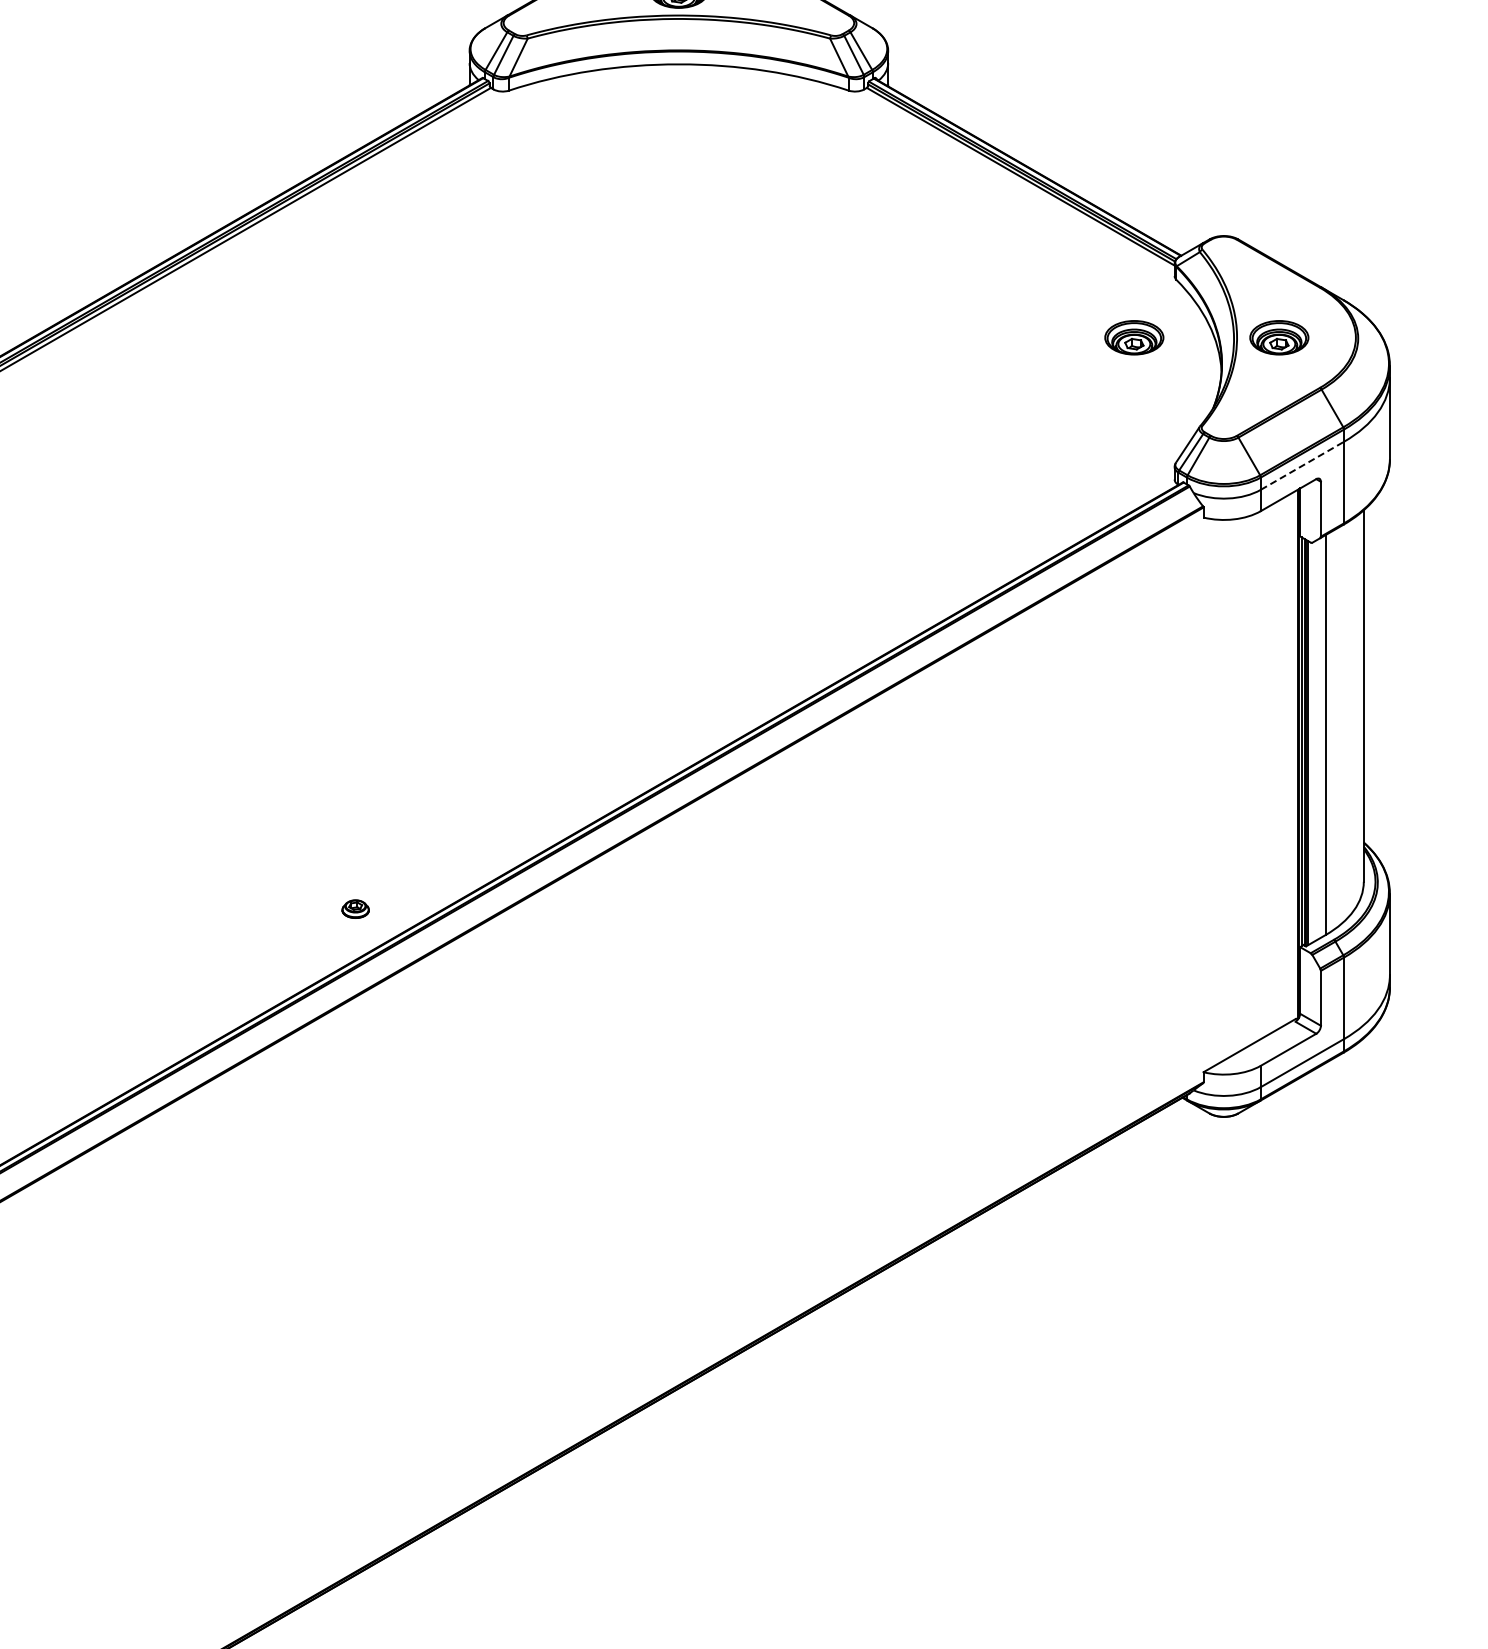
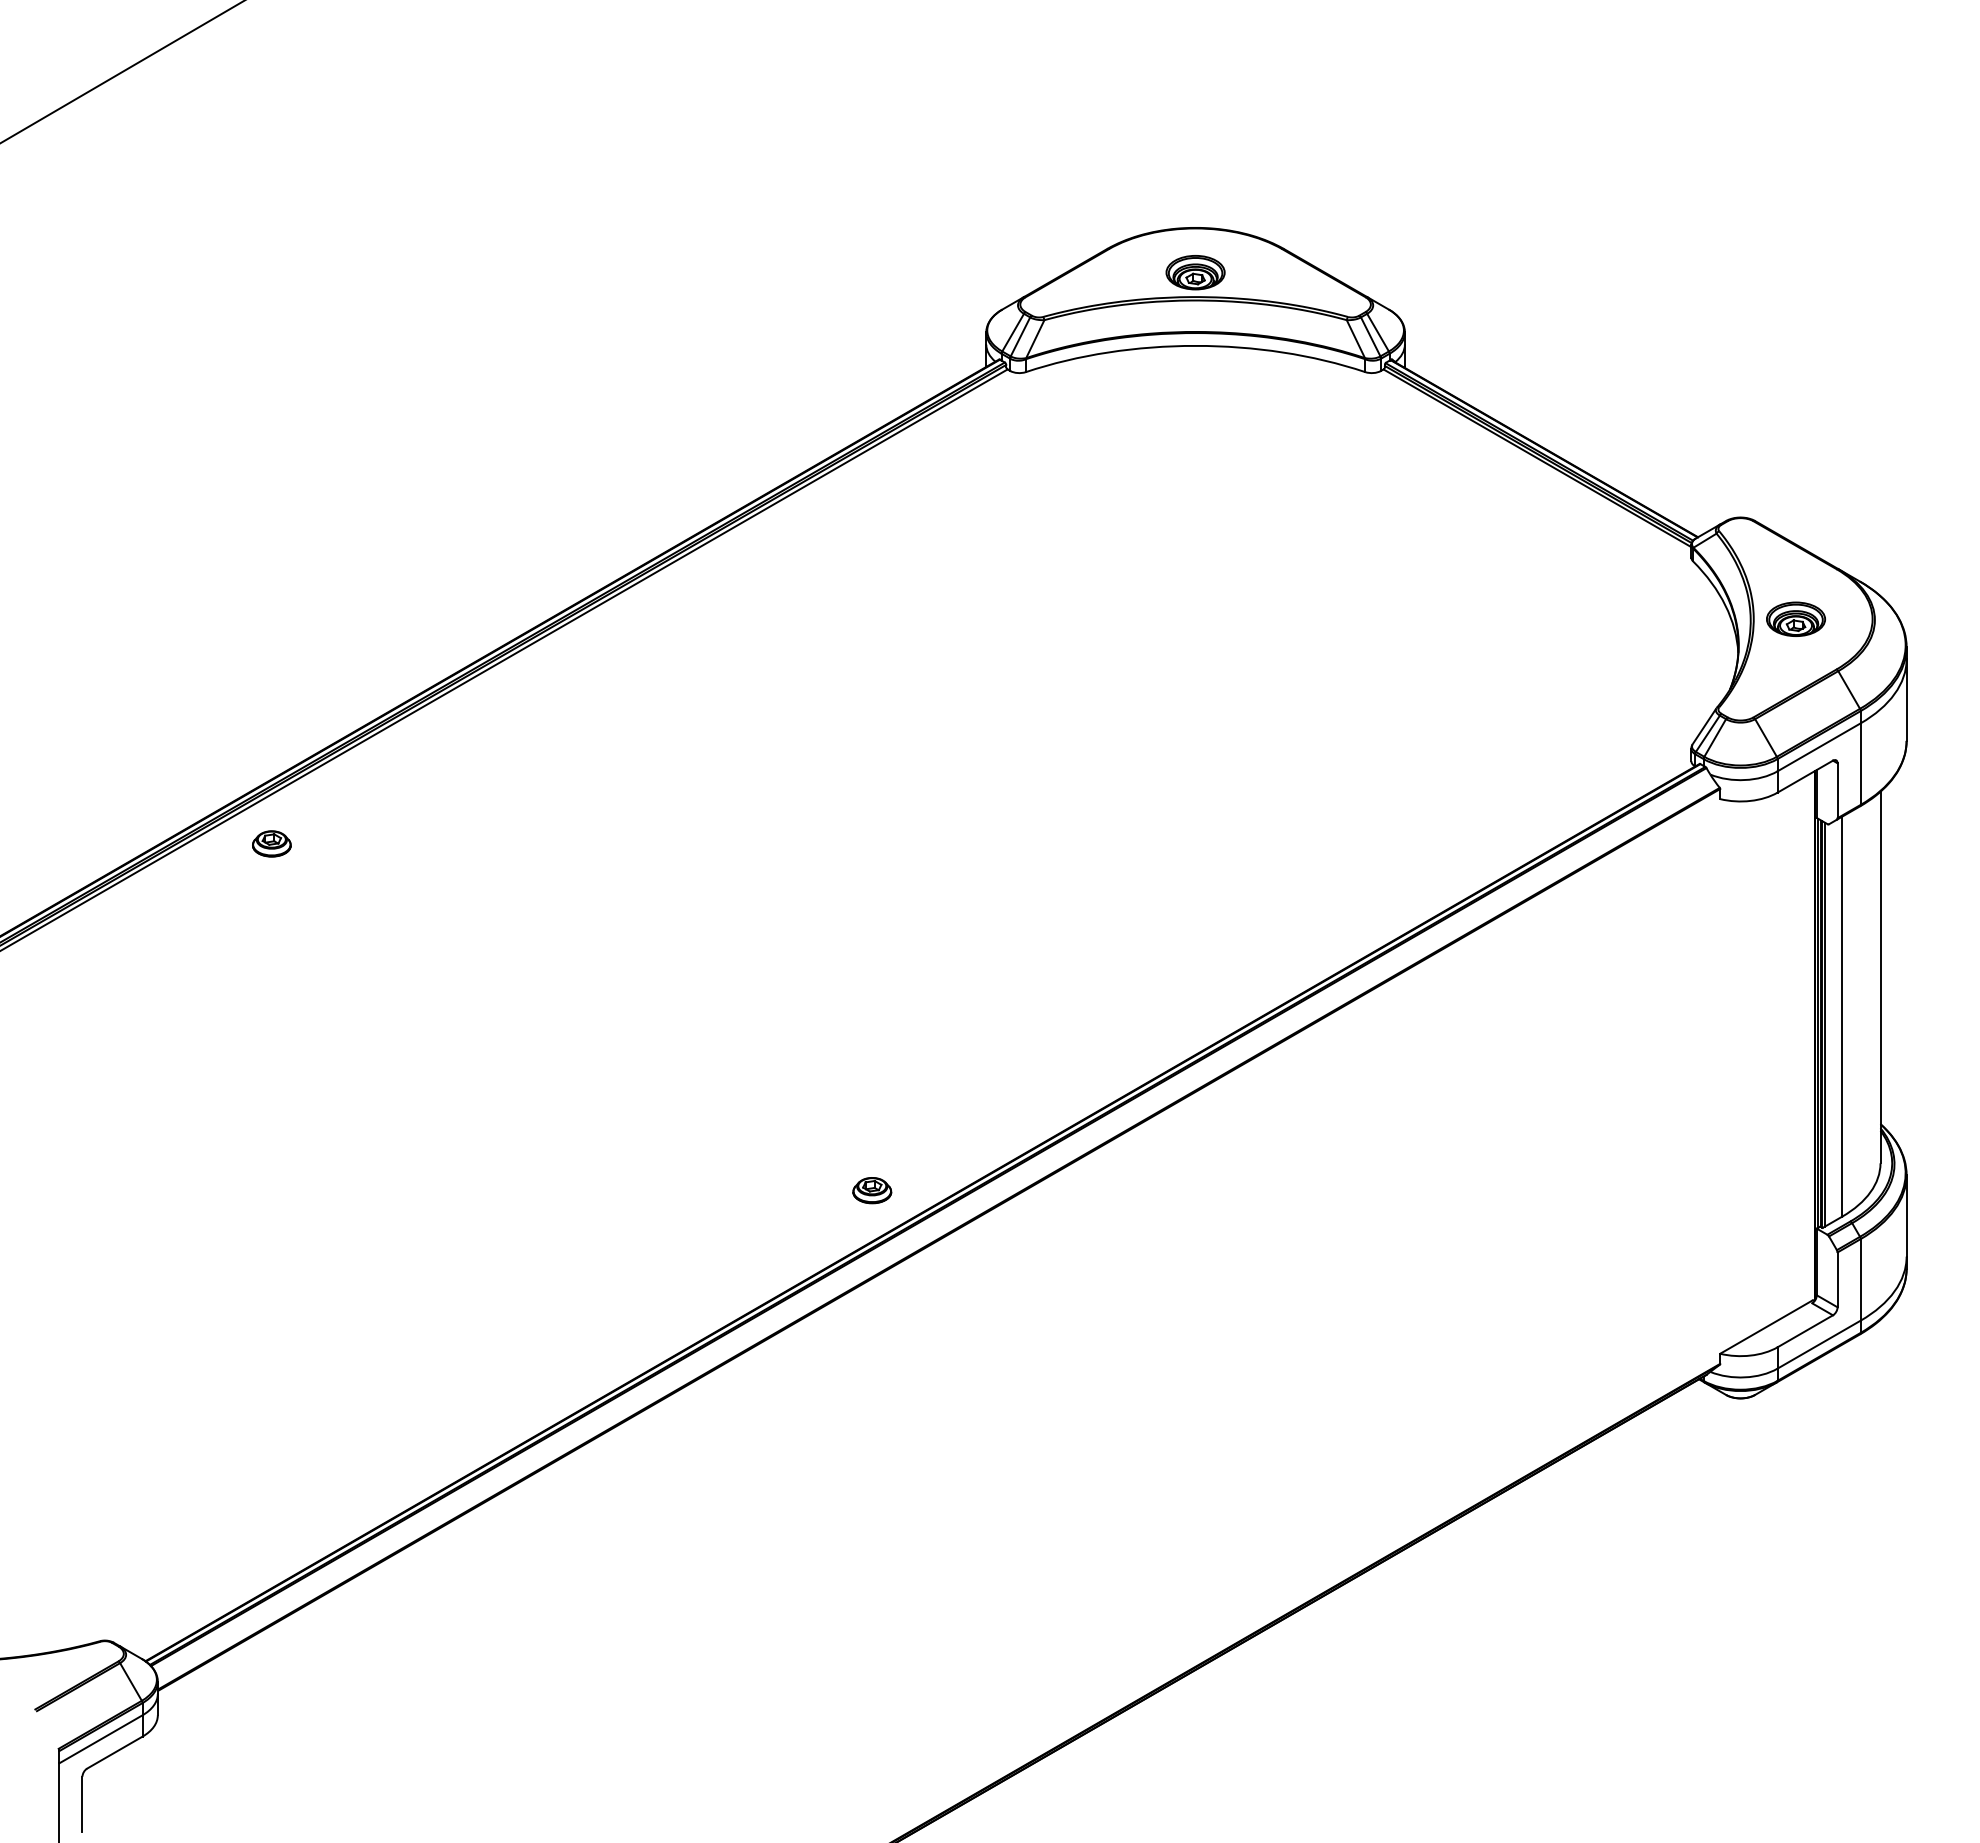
part: (1133, 336) -> (1650, 618), removed
line: (1302, 465) -> (1819, 747), dashed -> solid
part: (355, 908) -> (872, 1190), size x1.43

